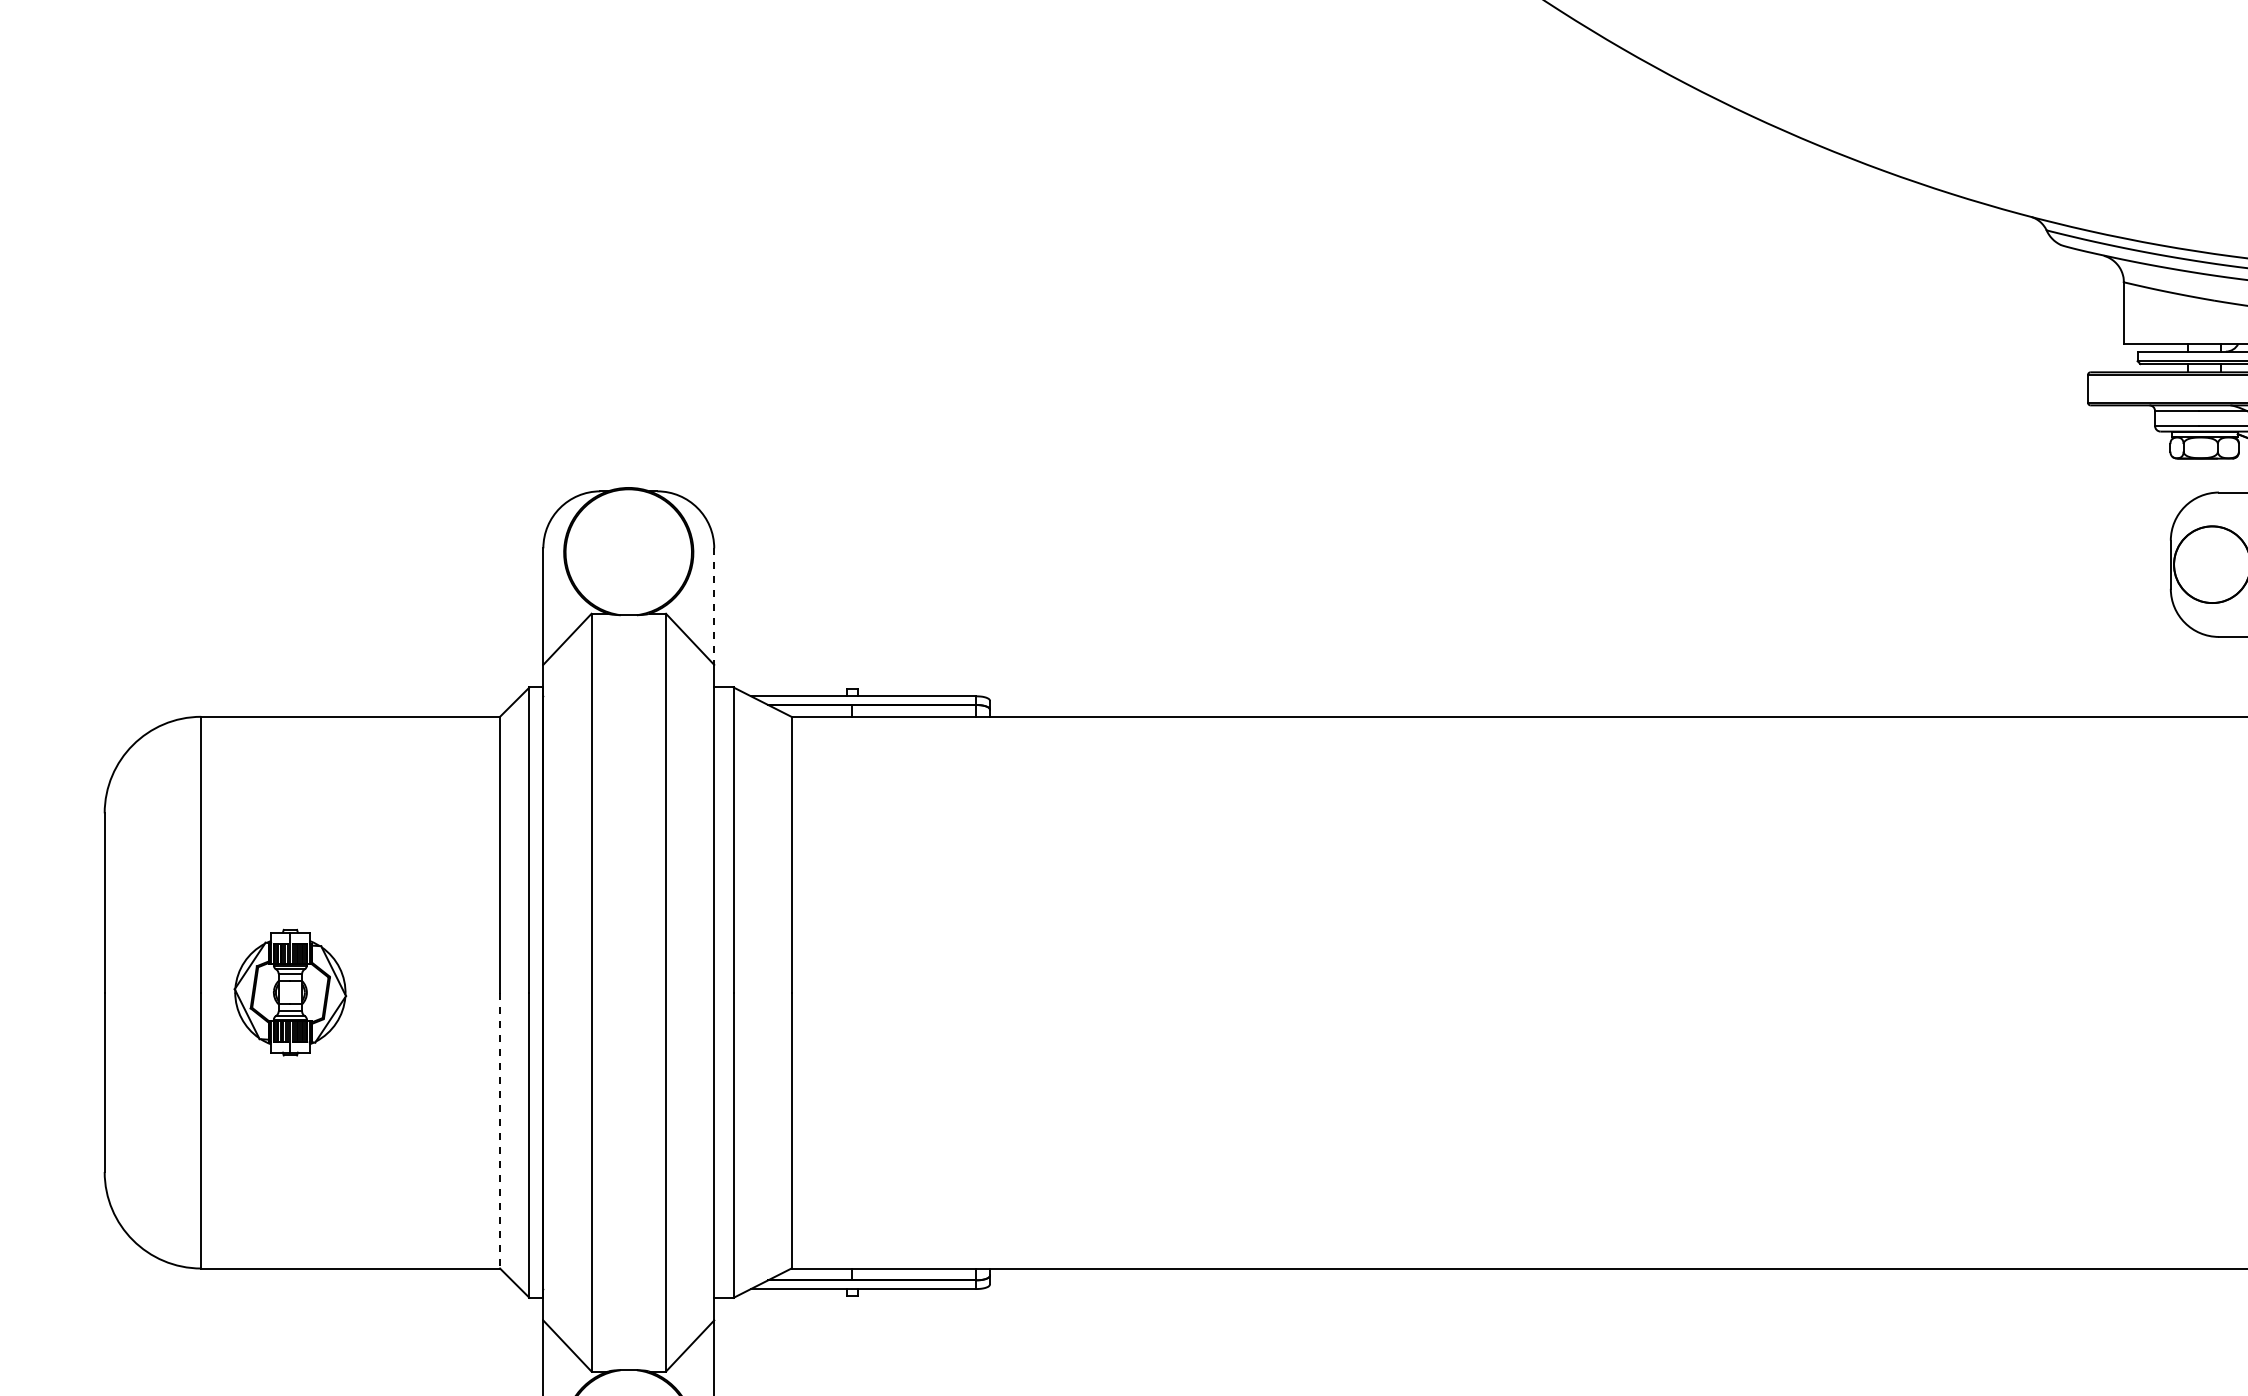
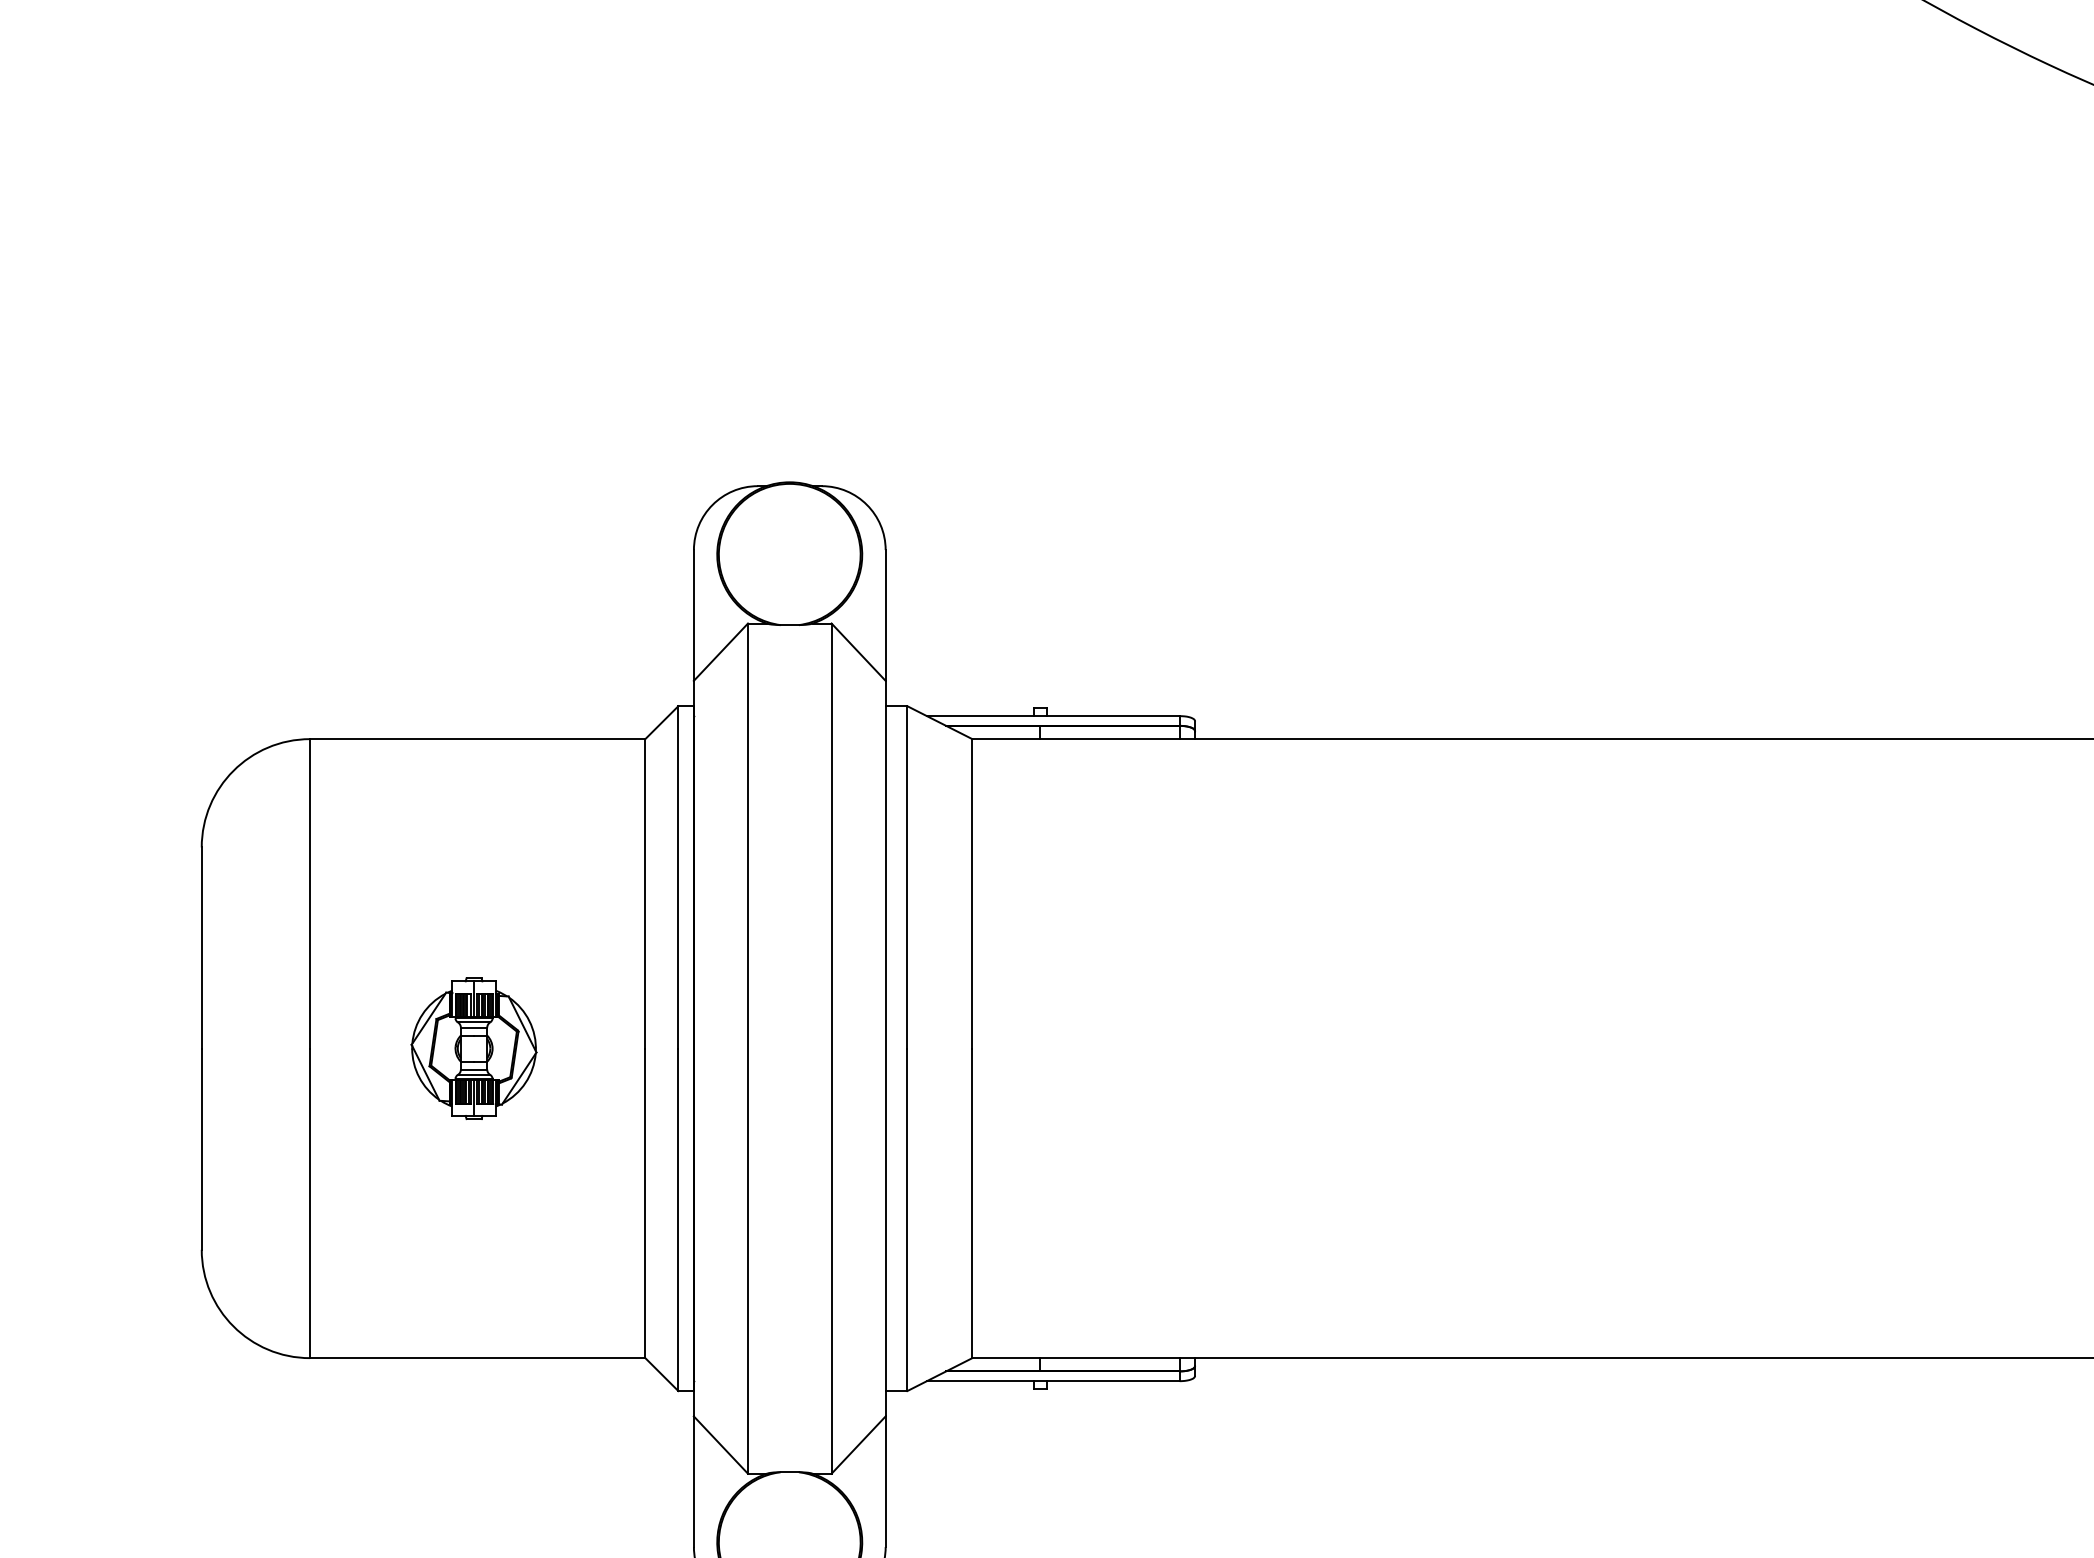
line: (714, 607) -> (885, 616), dashed -> solid
part: (290, 992) -> (474, 1048), moved
line: (500, 1130) -> (645, 1203), dashed -> solid

